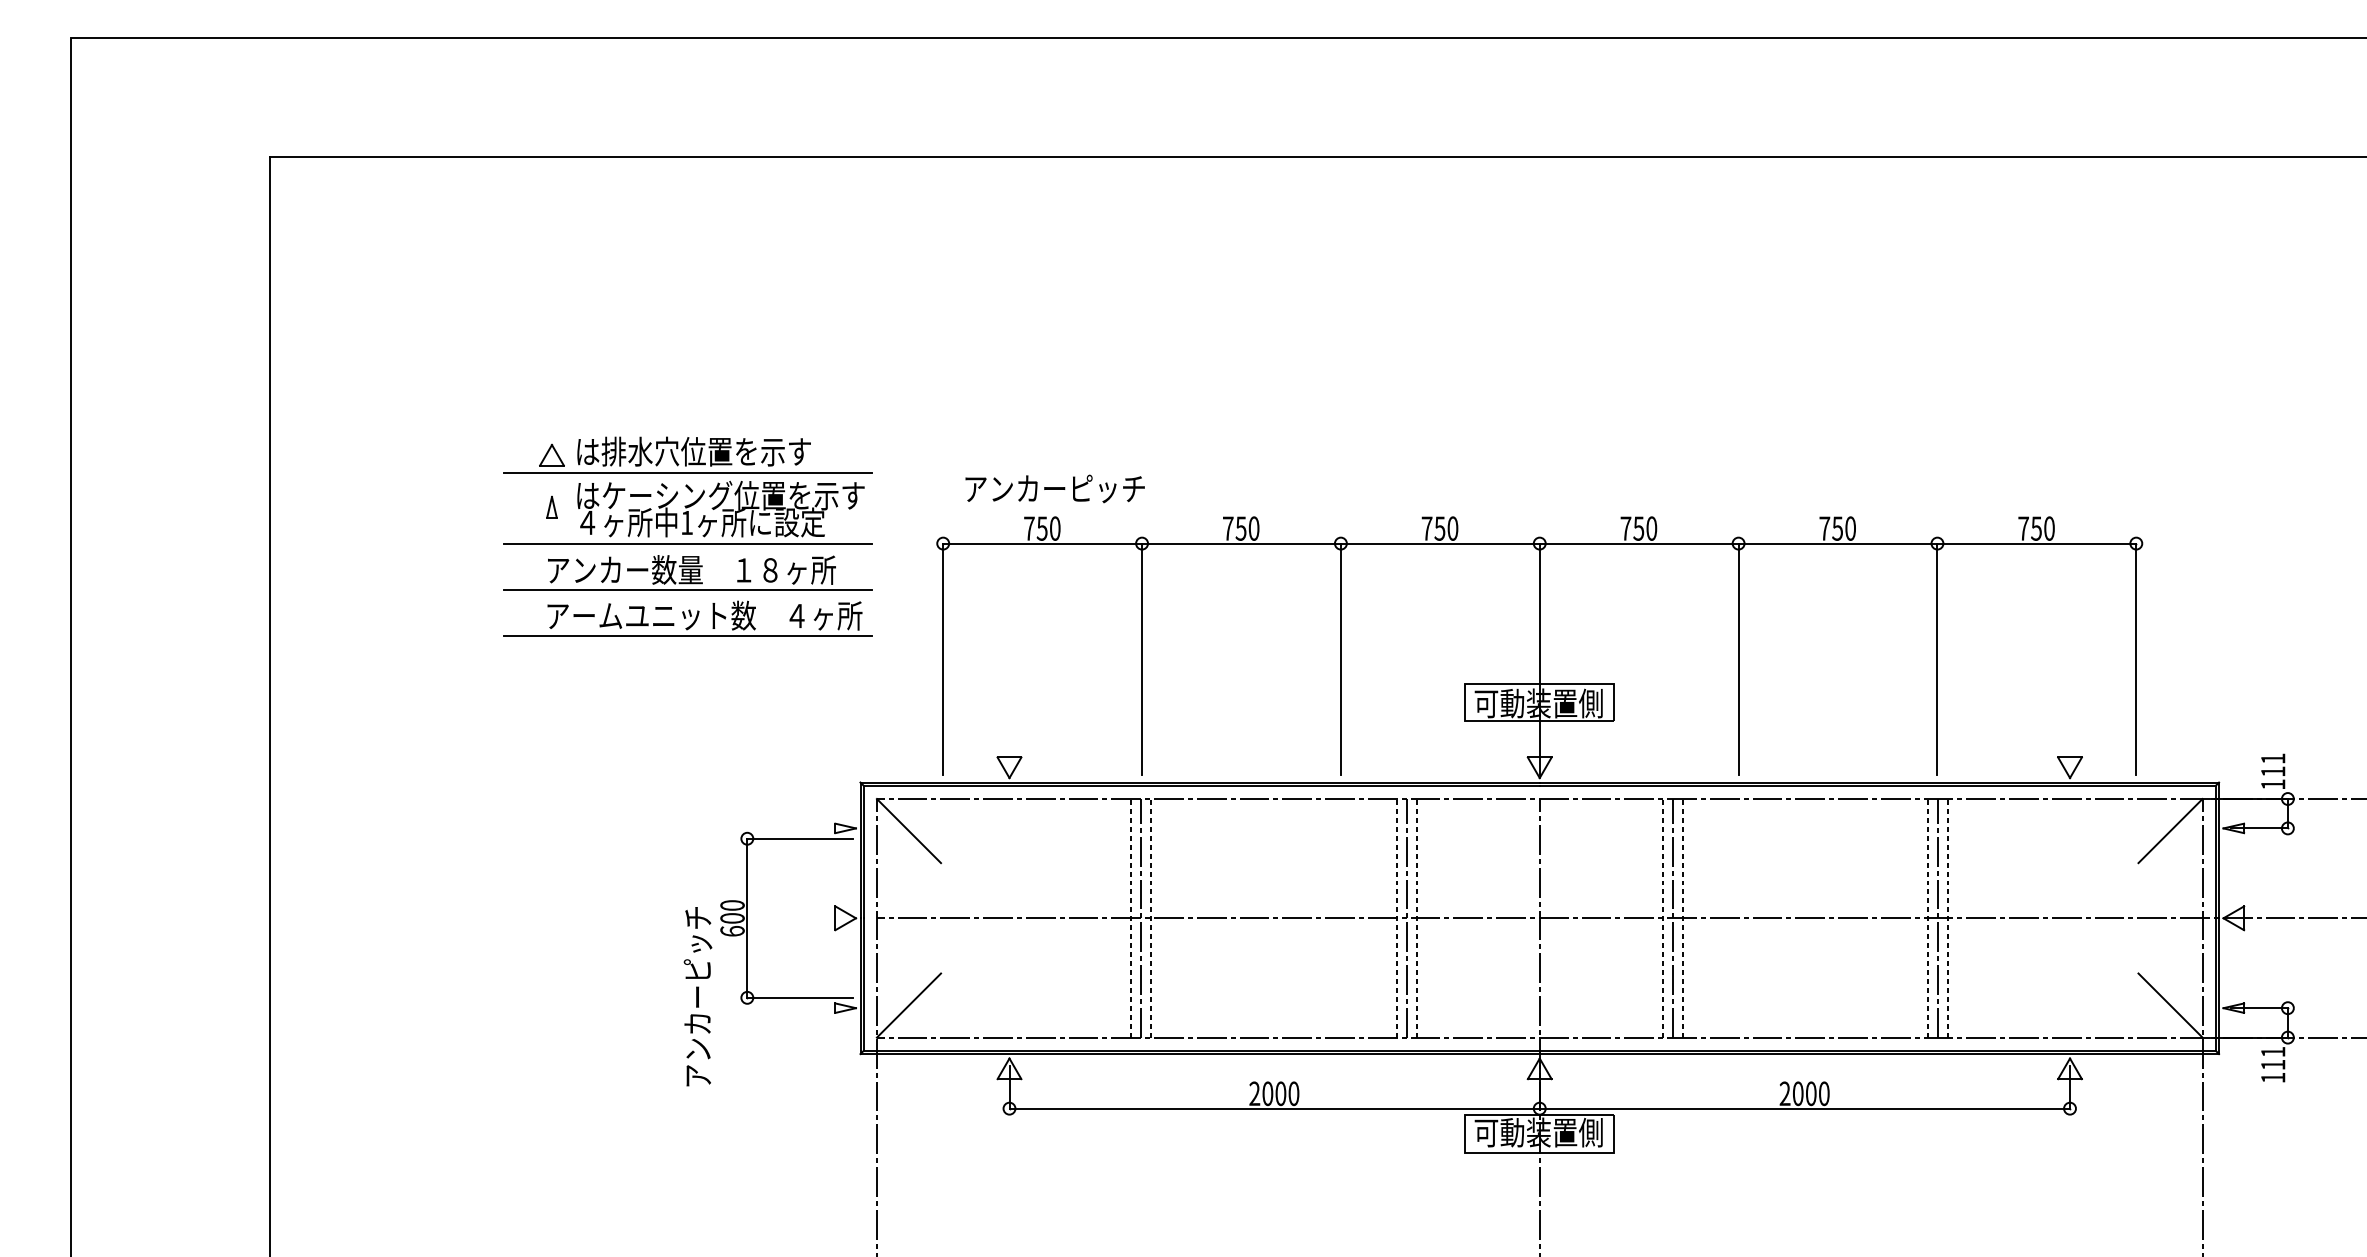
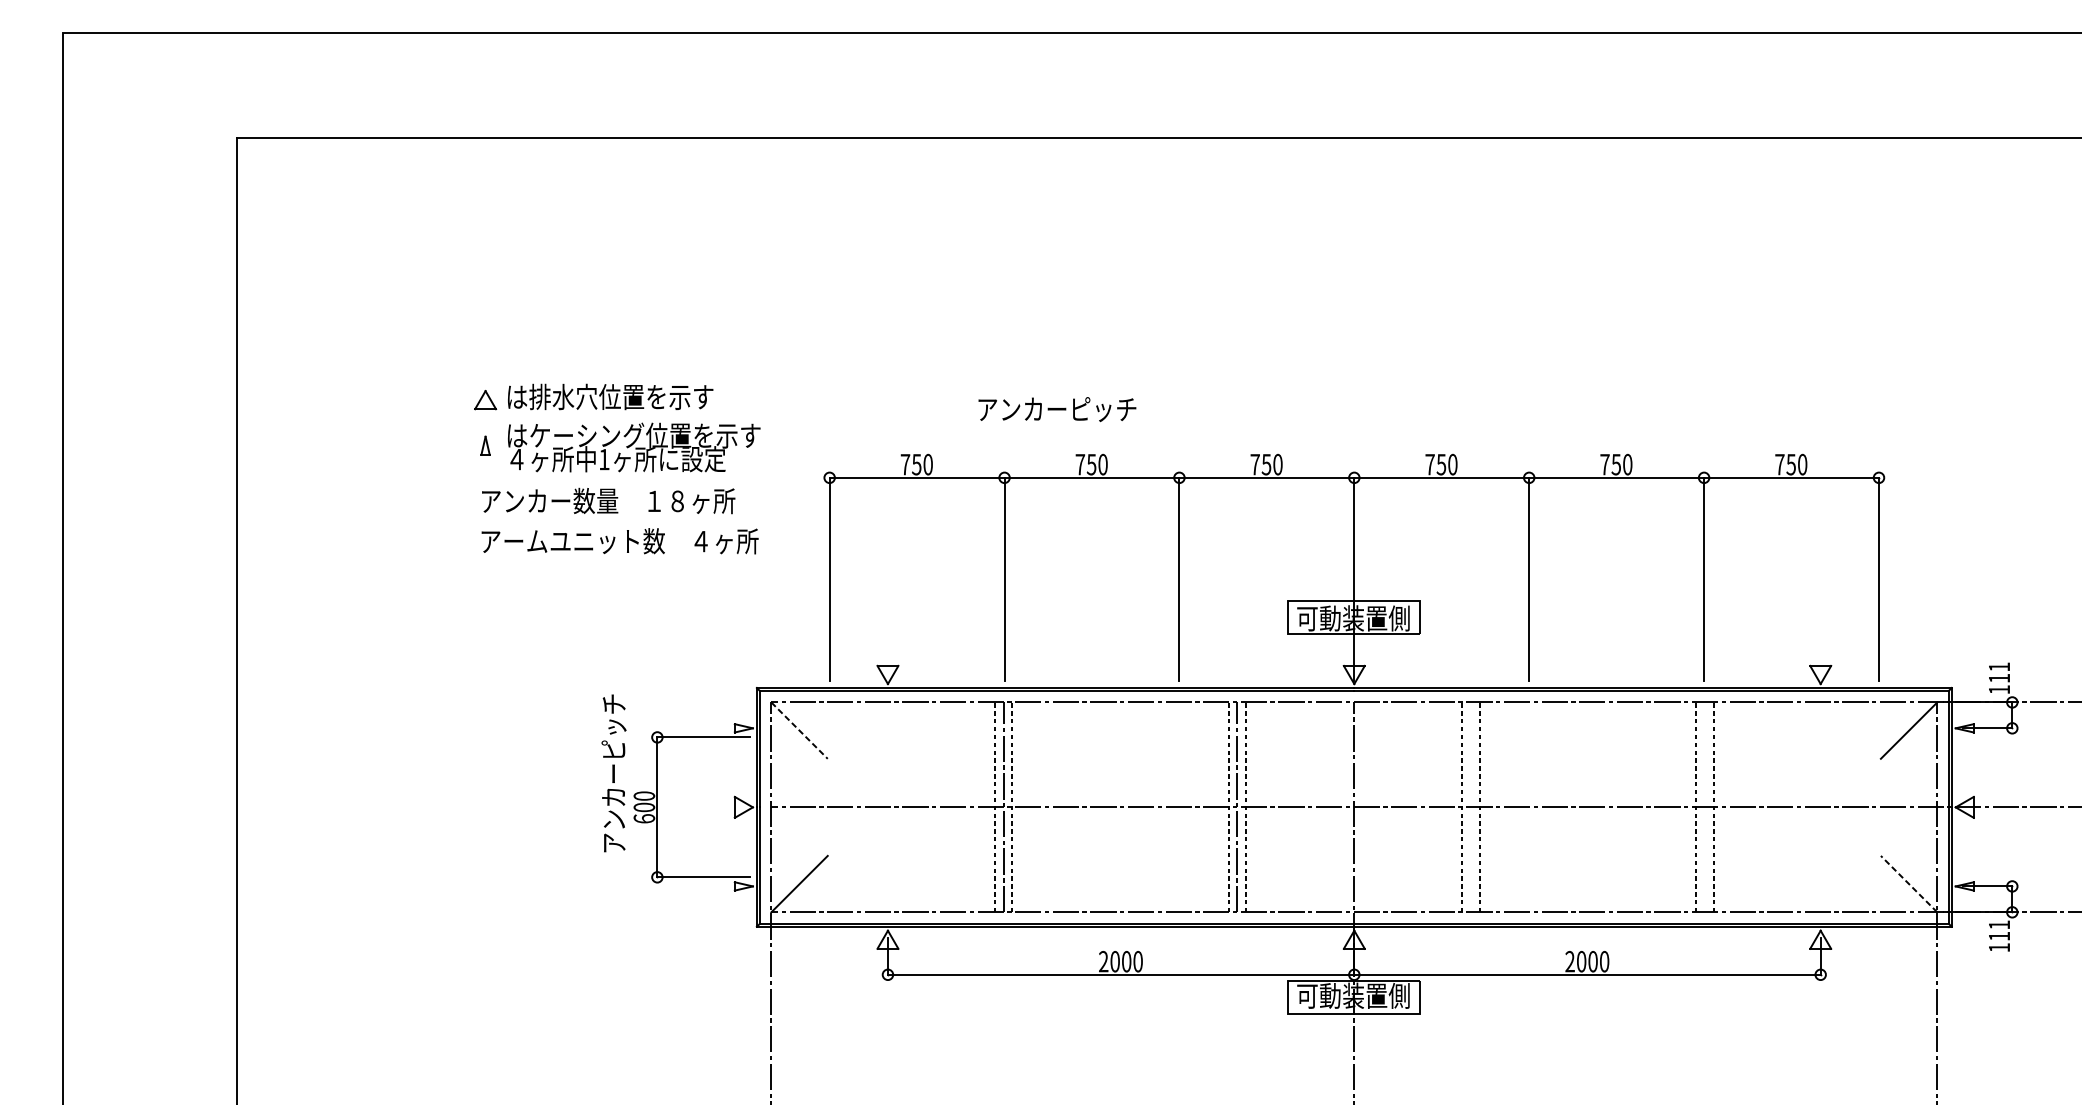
line: (687, 473) -> (604, 416), removed
text: (1054, 488) -> (1056, 409), moved
line: (687, 543) -> (604, 477), removed
line: (687, 589) -> (604, 518), removed
line: (687, 635) -> (604, 558), removed
line: (909, 831) -> (800, 731), solid -> dashed
line: (1672, 918) -> (1471, 807), removed
line: (1938, 918) -> (1705, 807), removed
text: (697, 996) -> (613, 773), moved
line: (2170, 1005) -> (1909, 884), solid -> dashed

